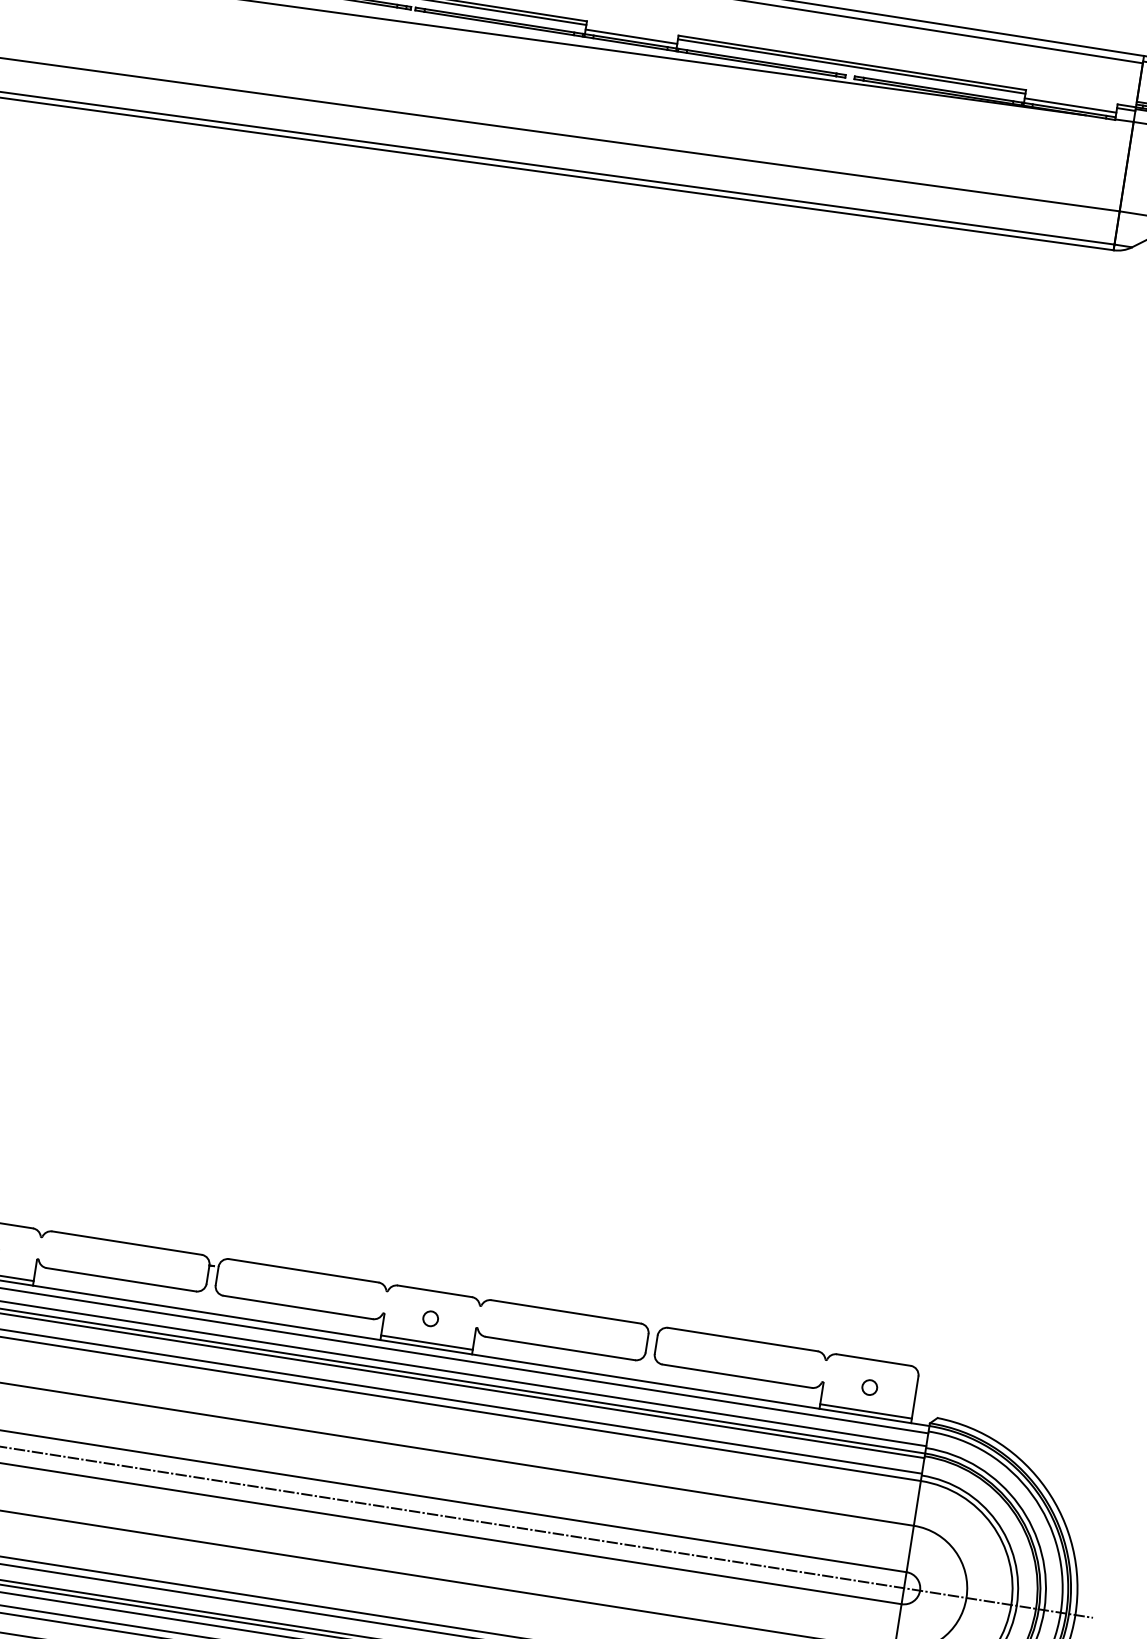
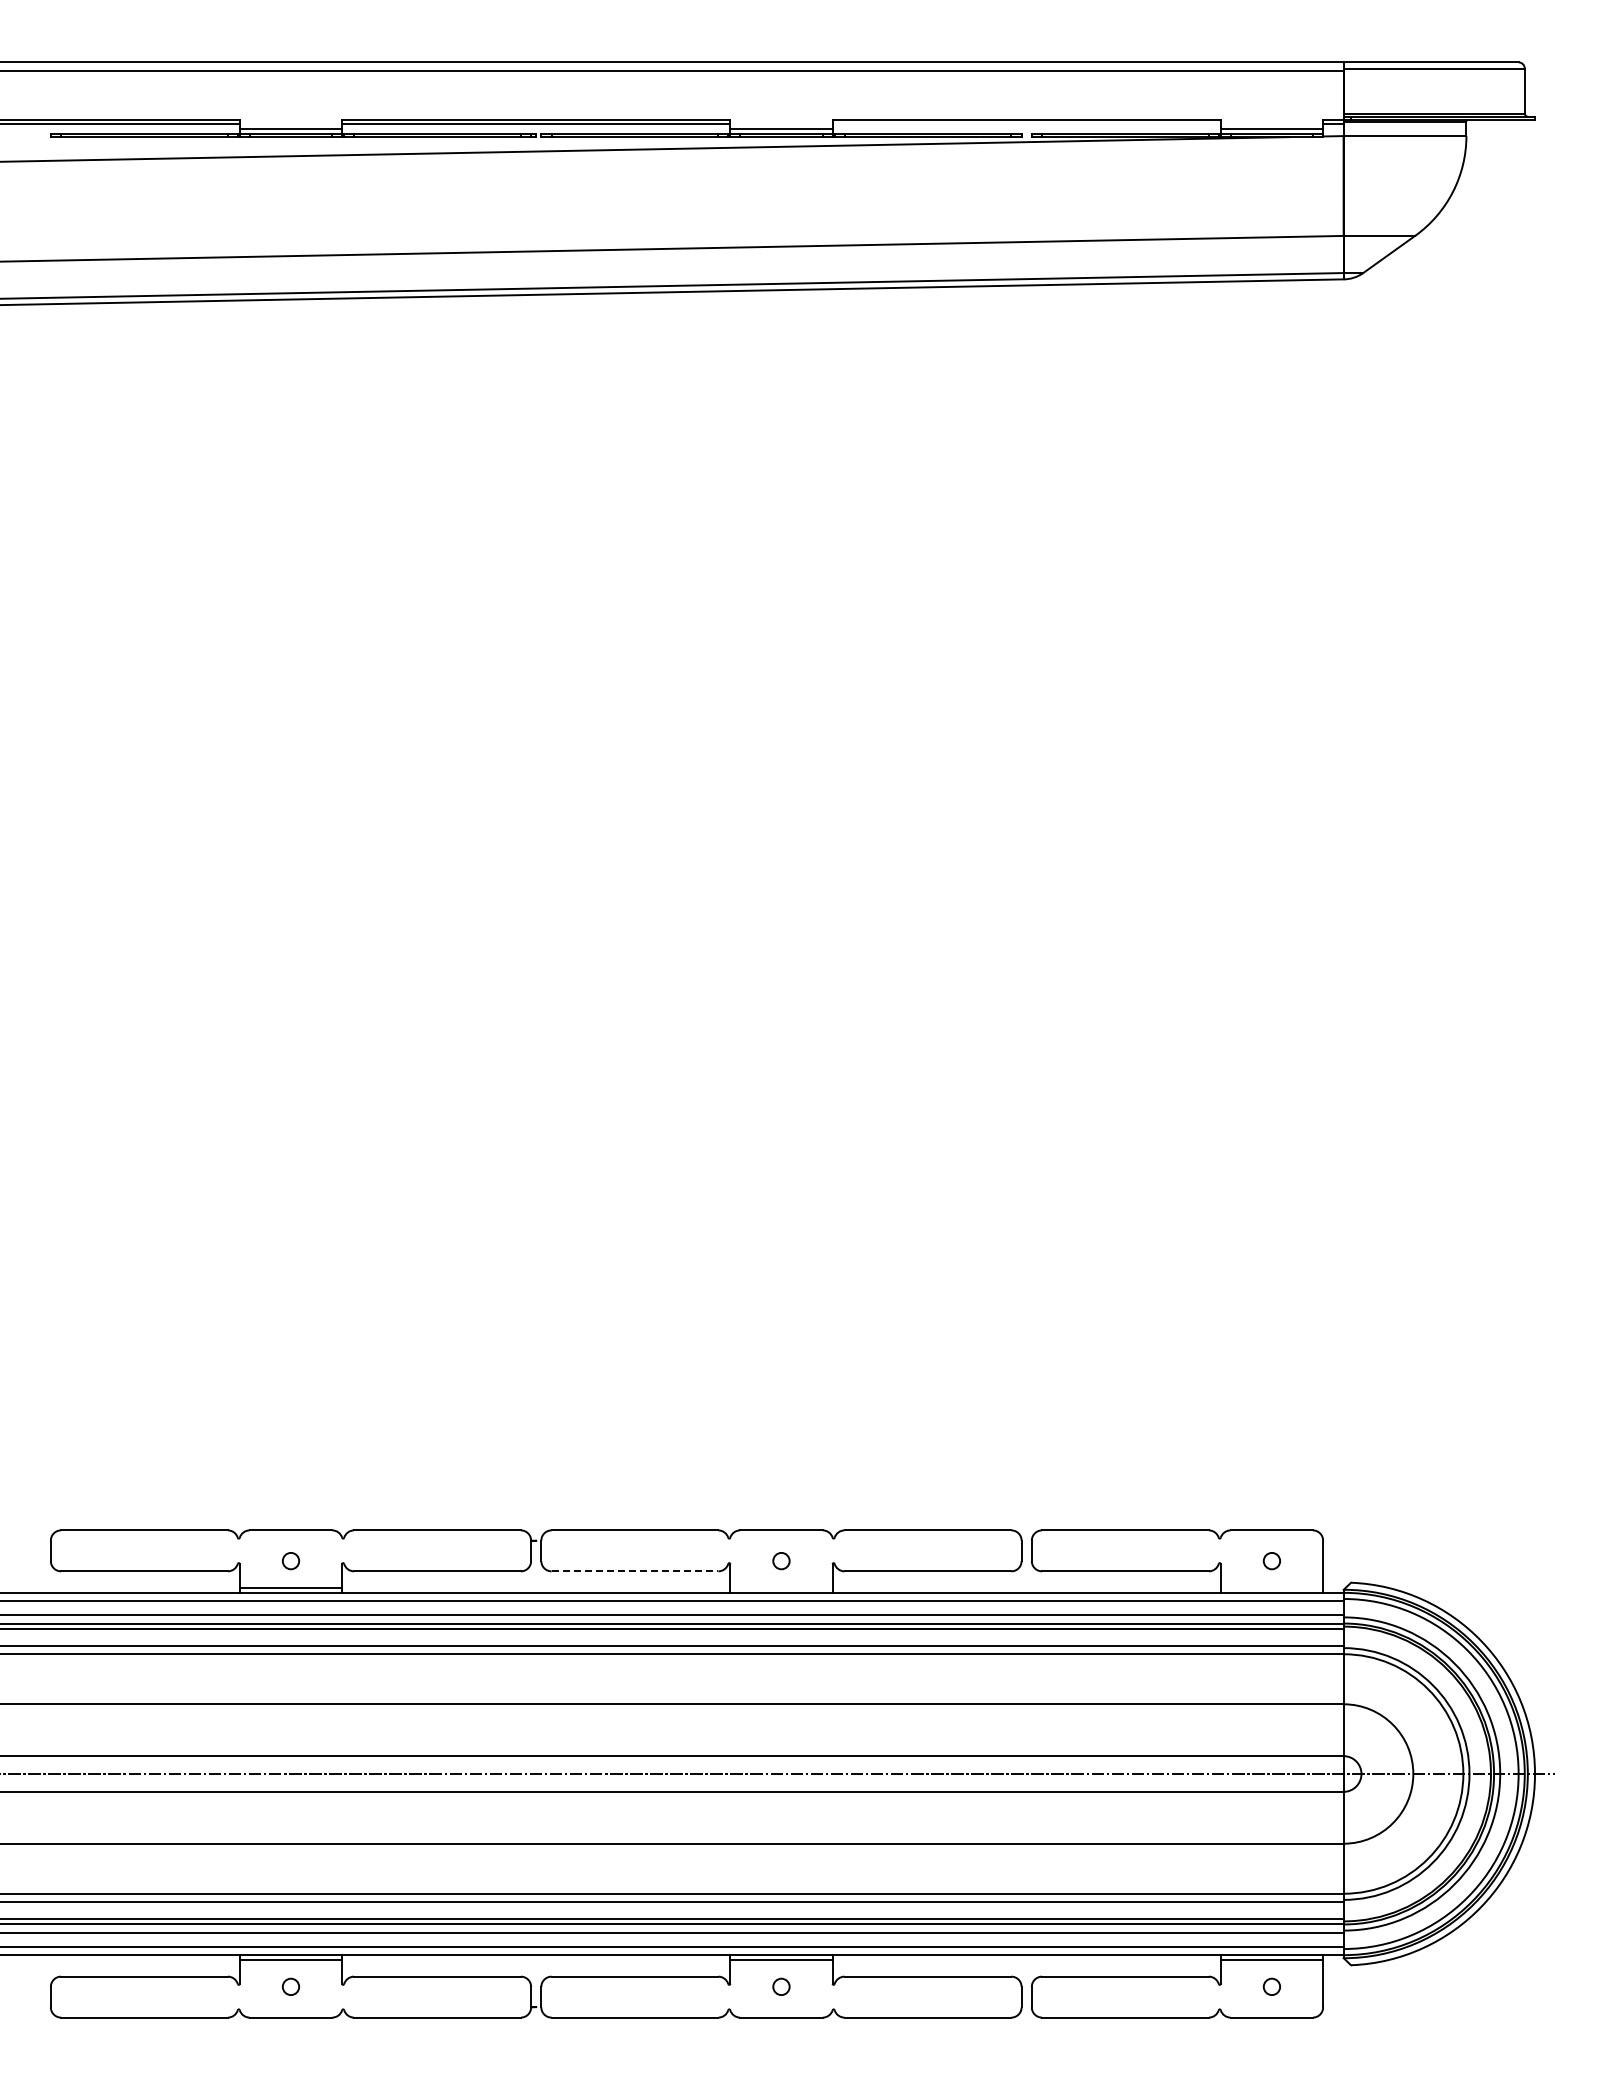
line: (851, 66) -> (1026, 123), removed
line: (298, 1307) -> (635, 1571), solid -> dashed
line: (427, 1342) -> (781, 1587), removed
line: (865, 1411) -> (1271, 1587), removed

